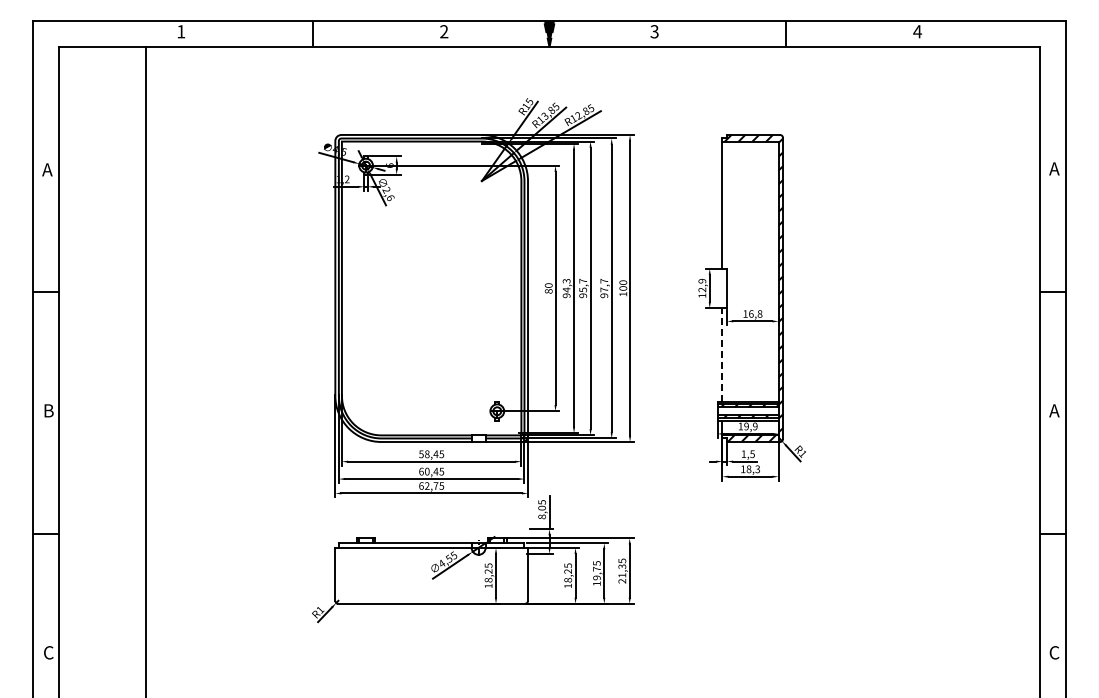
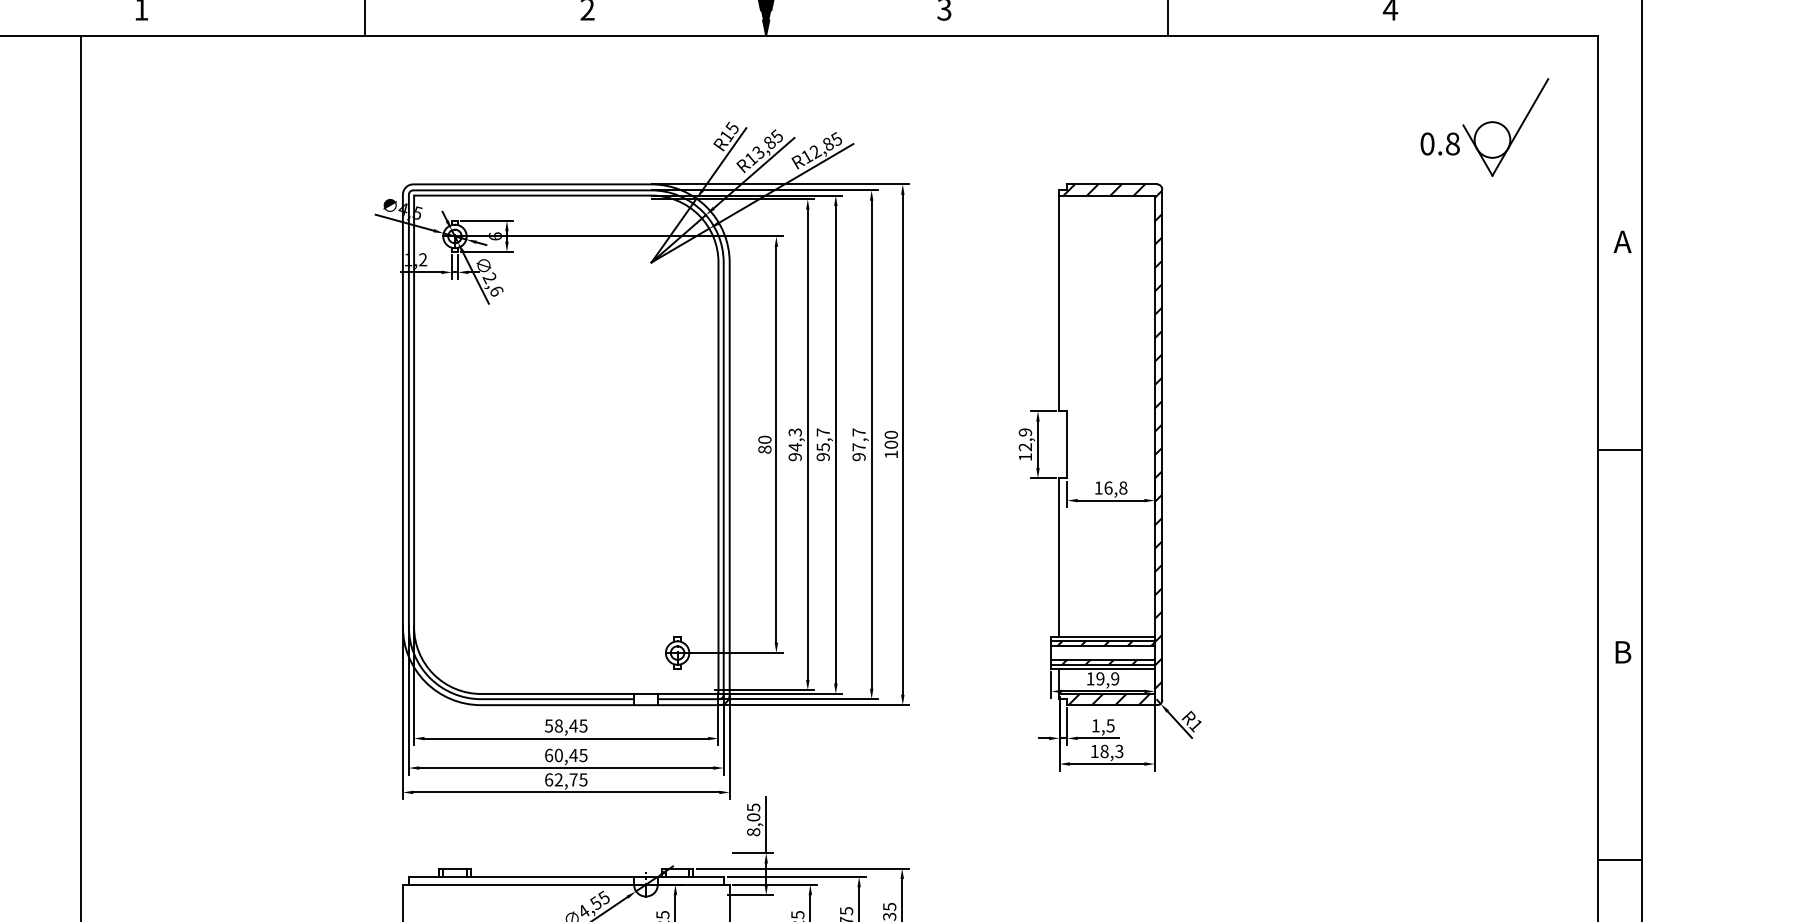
part: (973, 100) -> (1485, 125), added
line: (722, 355) -> (1059, 558), dashed -> solid
text: (1054, 410) -> (1622, 651), A -> B

